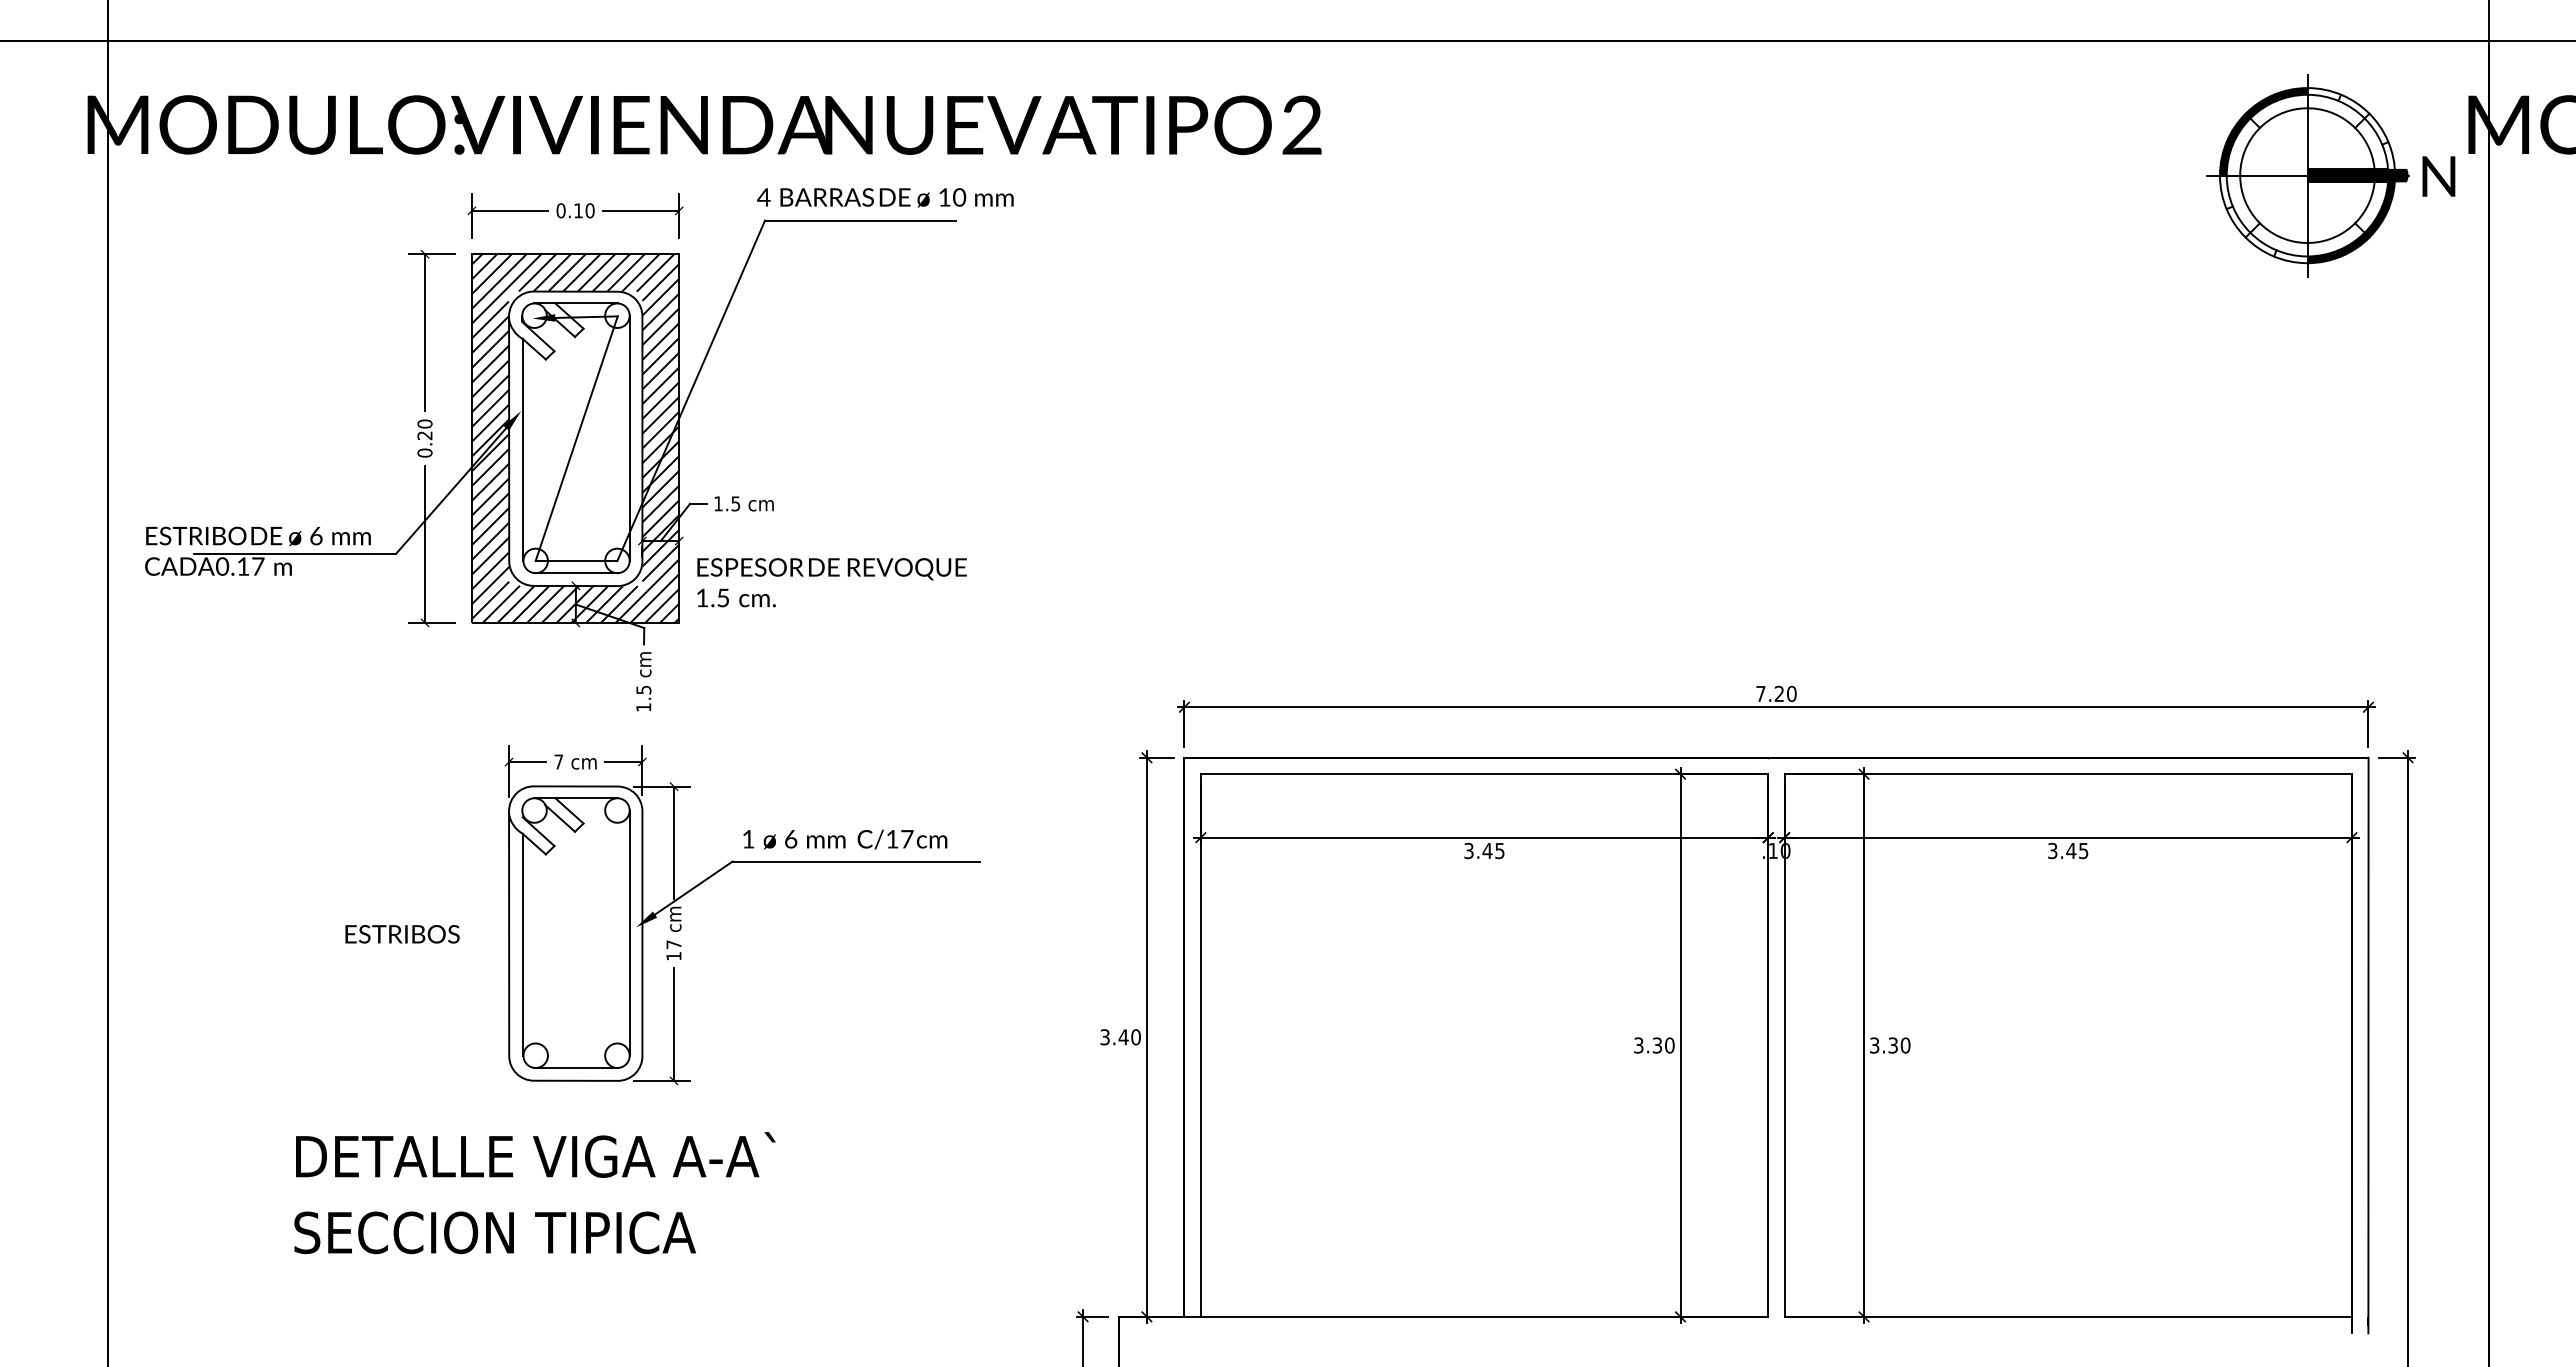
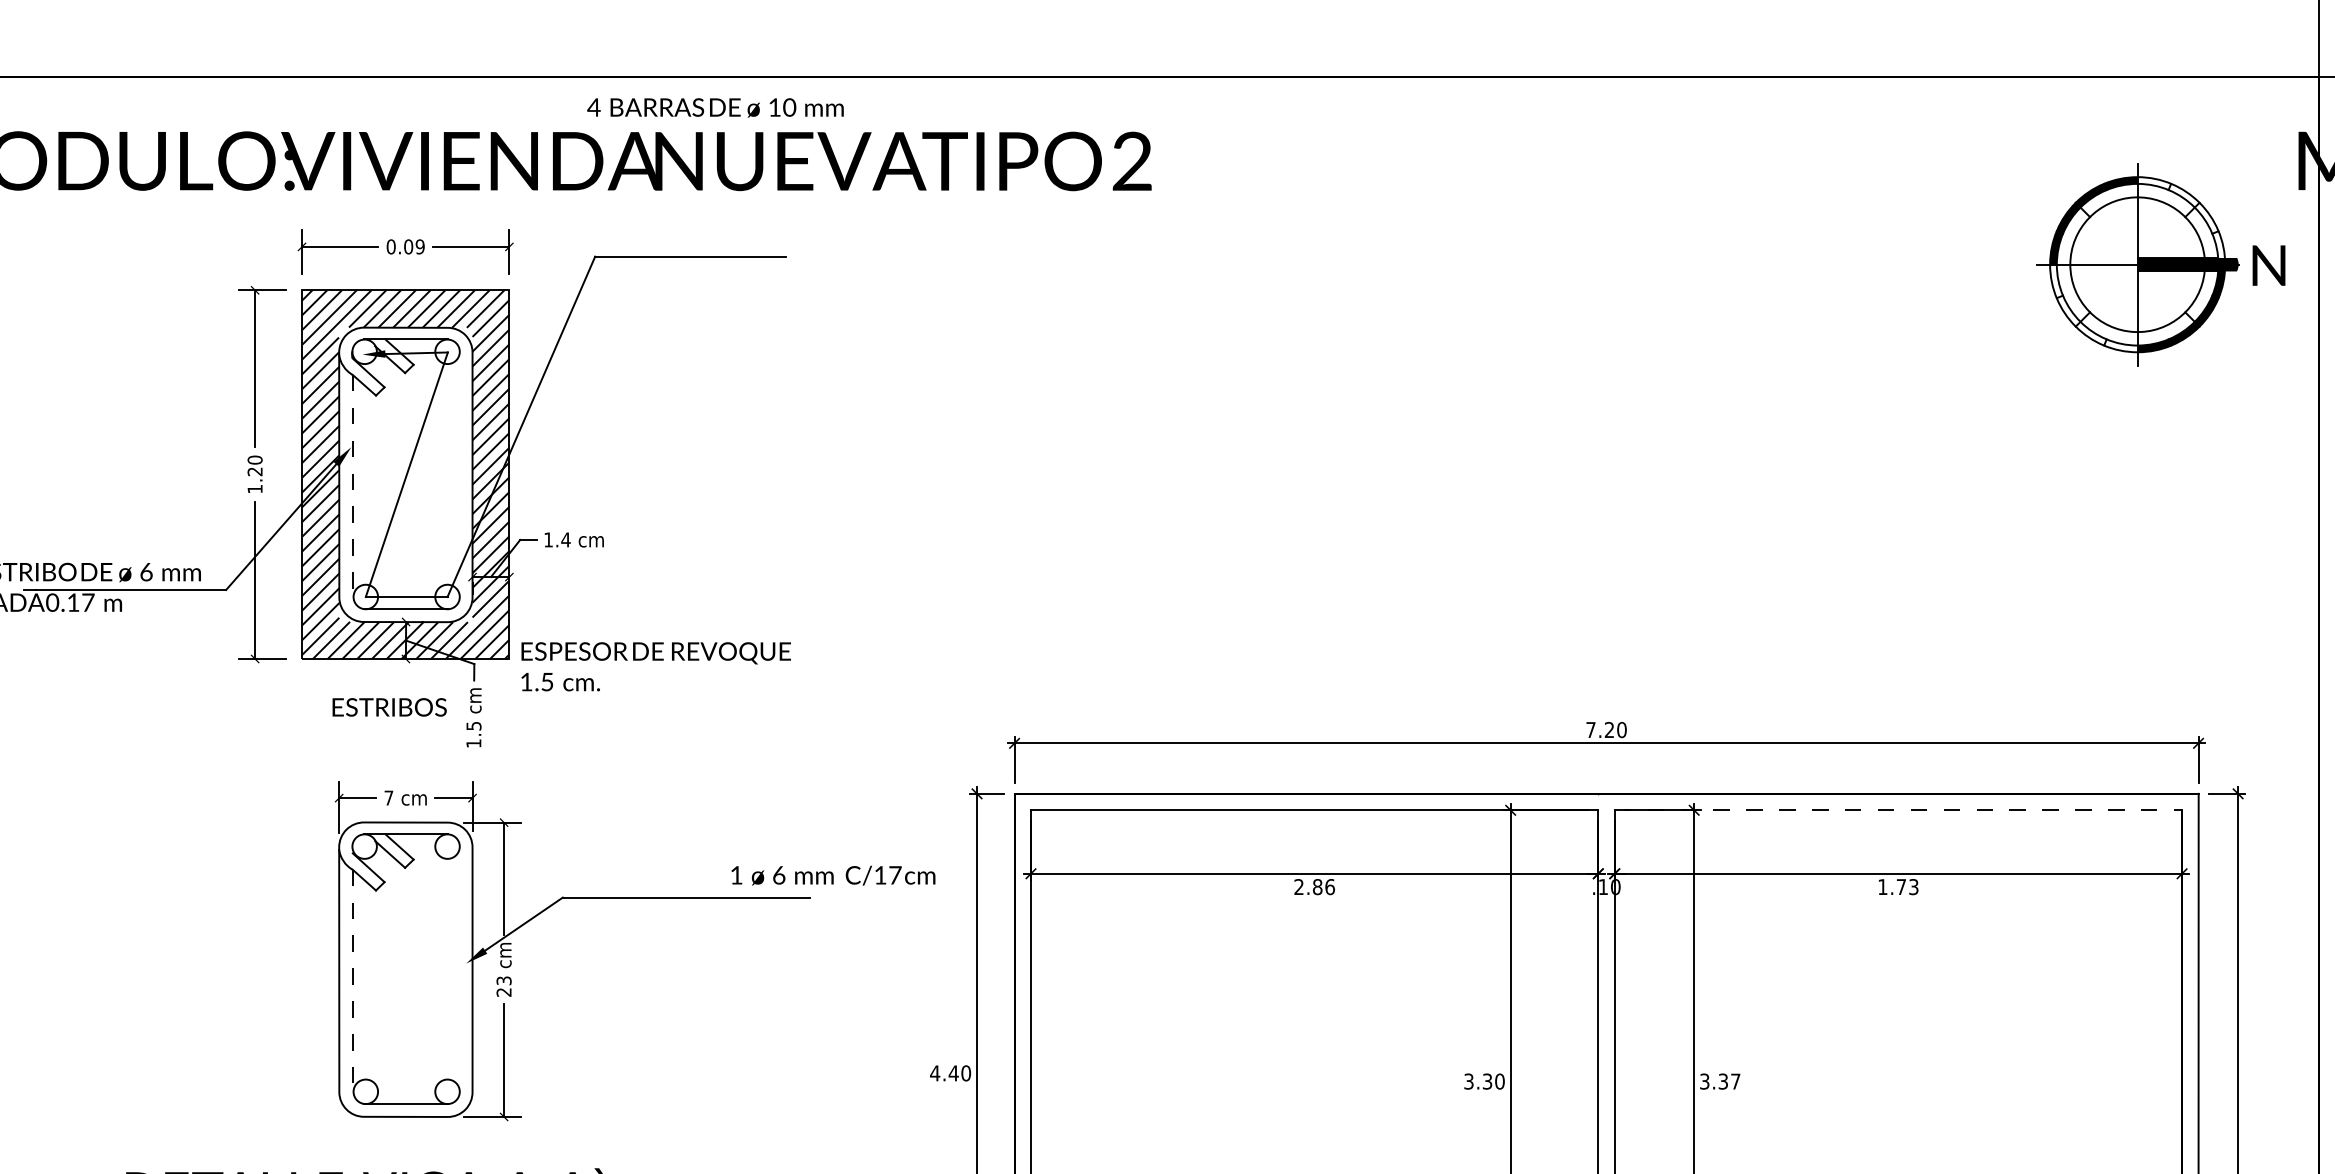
part: (2330, 175) -> (2160, 264), moved
text: (885, 197) -> (715, 107), moved
text: (584, 210) -> (414, 246), 0.10 -> 0.09
line: (630, 437) -> (460, 473), removed
line: (522, 450) -> (352, 486), solid -> dashed
text: (424, 452) -> (254, 488), 0.20 -> 1.20
text: (735, 503) -> (565, 539), 1.5 -> 1.4
text: (831, 582) -> (655, 666), moved
line: (2068, 774) -> (1898, 810), solid -> dashed
text: (845, 839) -> (833, 875), moved
text: (1484, 850) -> (1314, 886), 3.45 -> 2.86
text: (2068, 850) -> (1898, 886), 3.45 -> 1.73
line: (630, 932) -> (460, 968), removed
text: (402, 934) -> (389, 707), moved
line: (522, 945) -> (352, 981), solid -> dashed
text: (673, 950) -> (503, 986), 17 -> 23
text: (1104, 1037) -> (934, 1073), 3.40 -> 4.40
text: (1905, 1045) -> (1735, 1081), 3.30 -> 3.37

